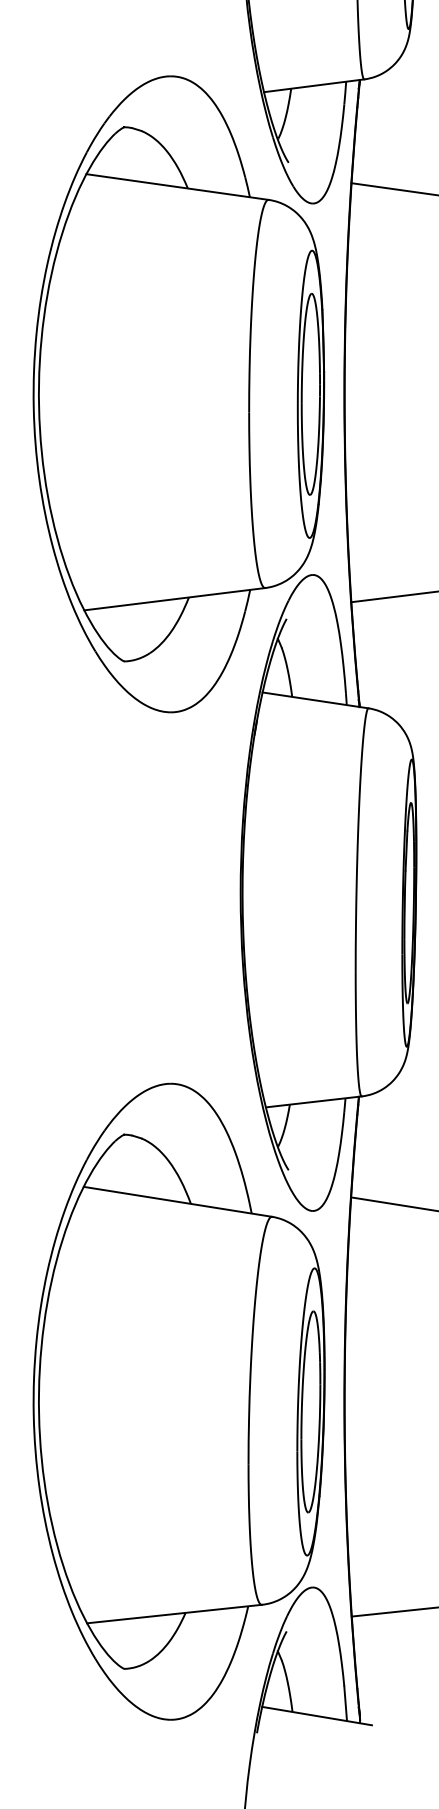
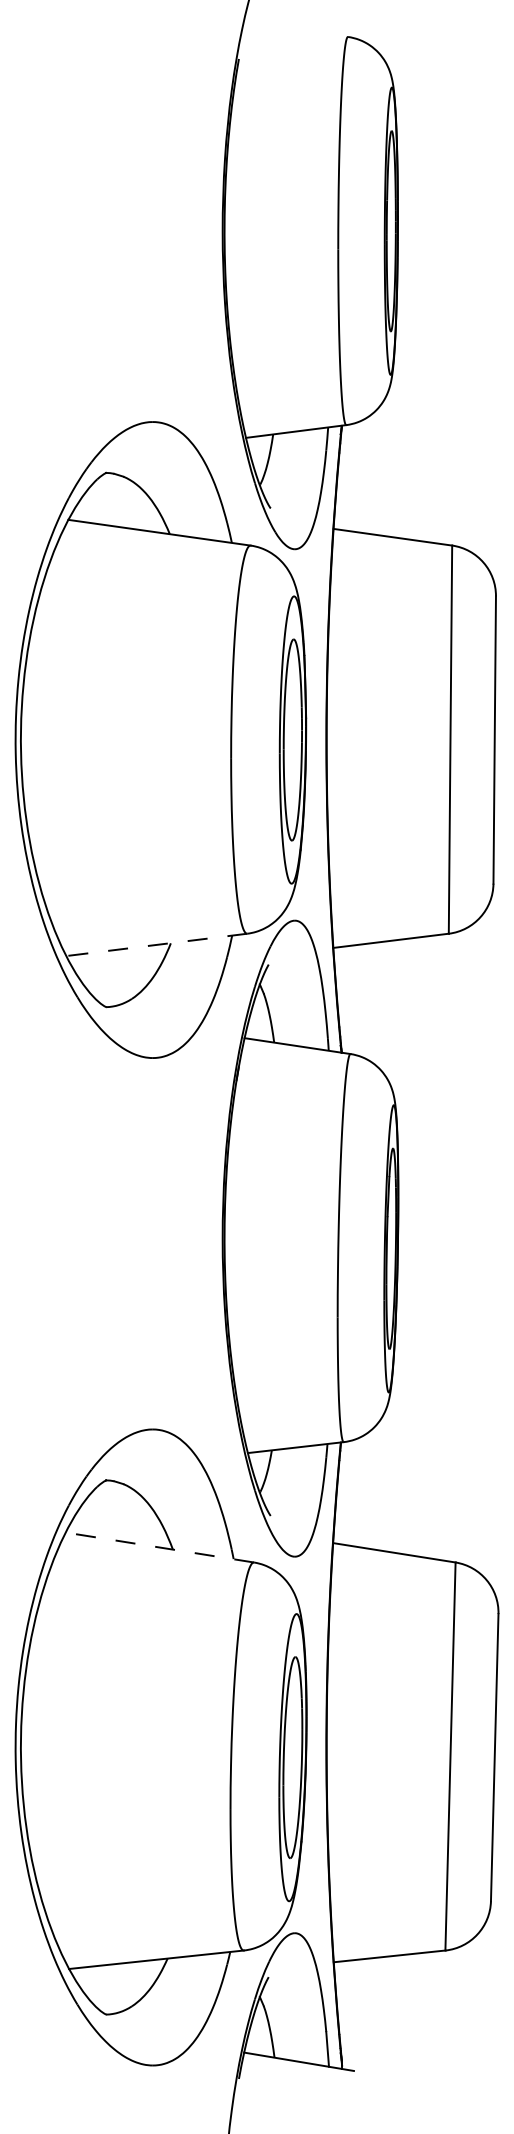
line: (174, 598) -> (156, 944), solid -> dashed
line: (177, 1201) -> (159, 1547), solid -> dashed

